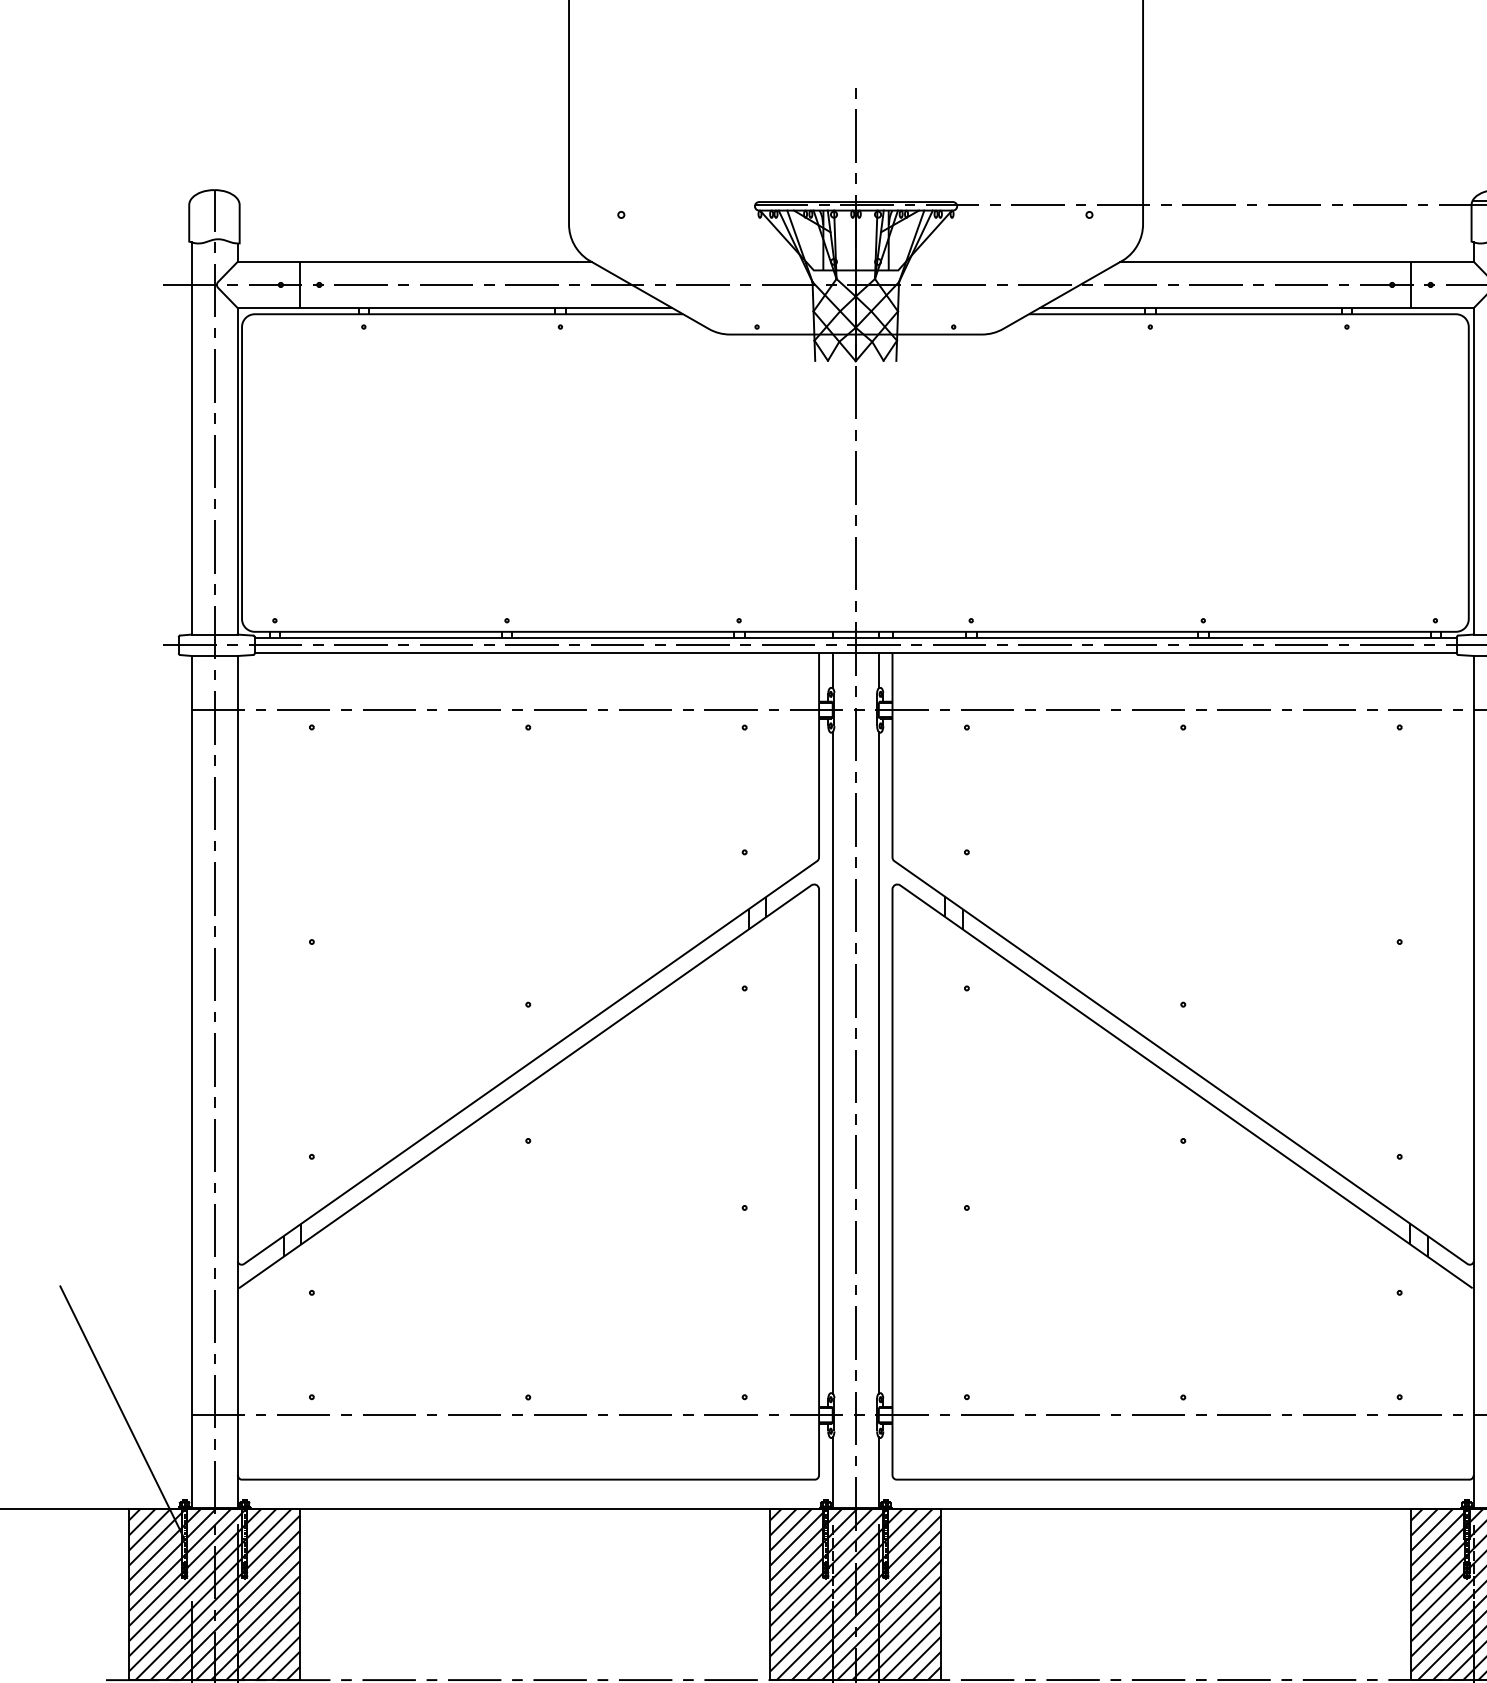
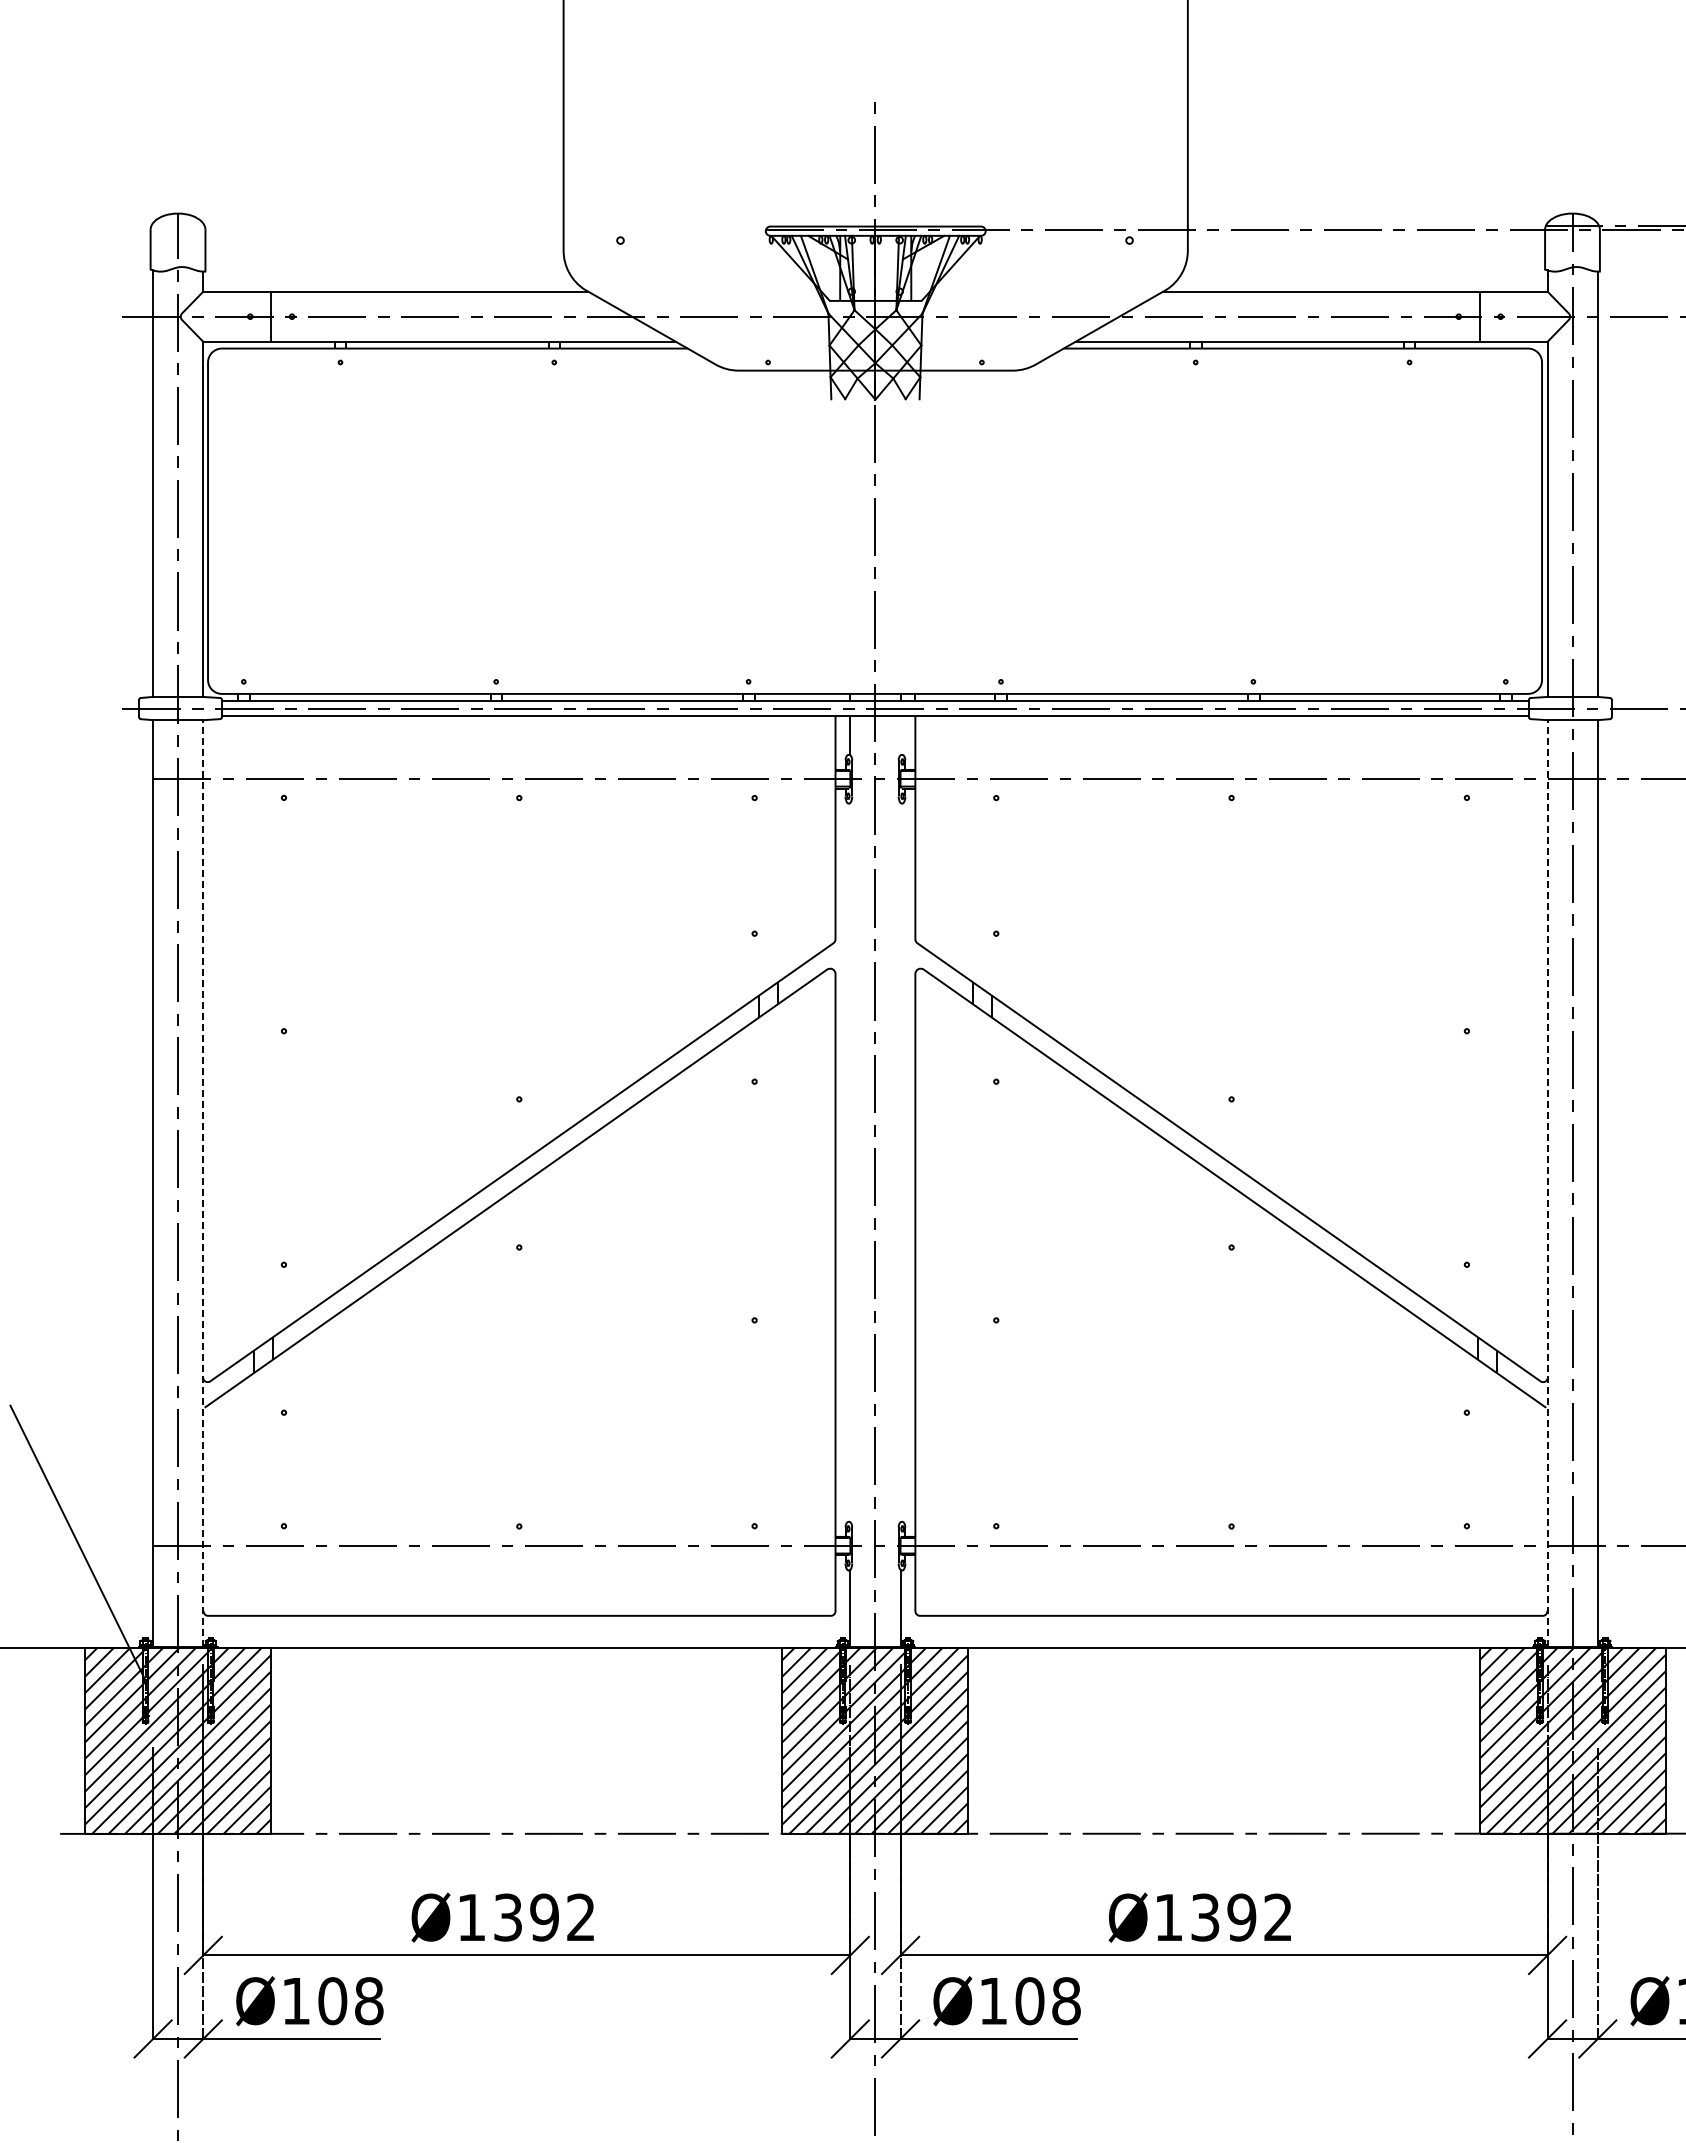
line: (878, 670) -> (900, 735), removed
line: (832, 1062) -> (850, 1162), removed
line: (878, 1062) -> (900, 1162), removed
line: (237, 1081) -> (203, 1182), solid -> dashed
line: (1473, 1081) -> (1547, 1182), solid -> dashed

